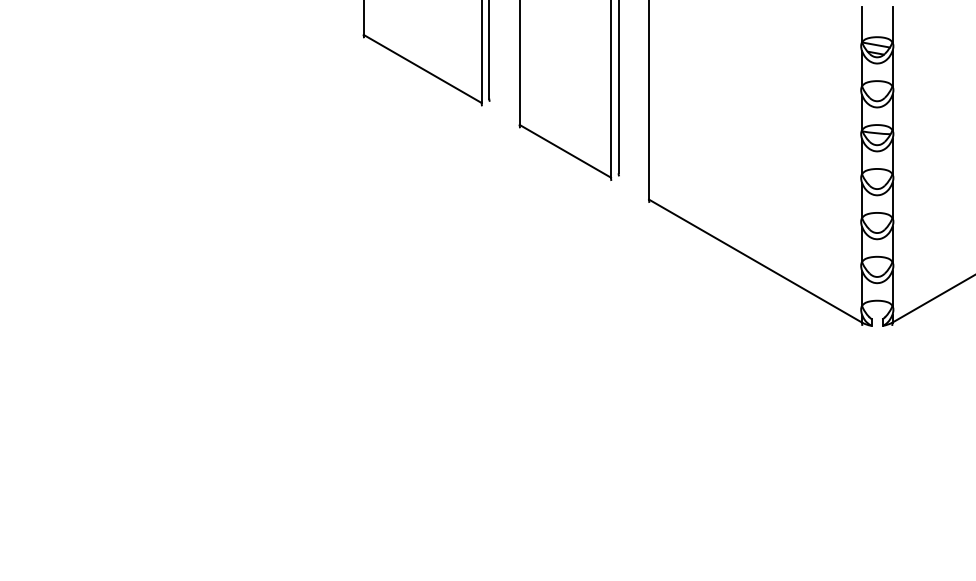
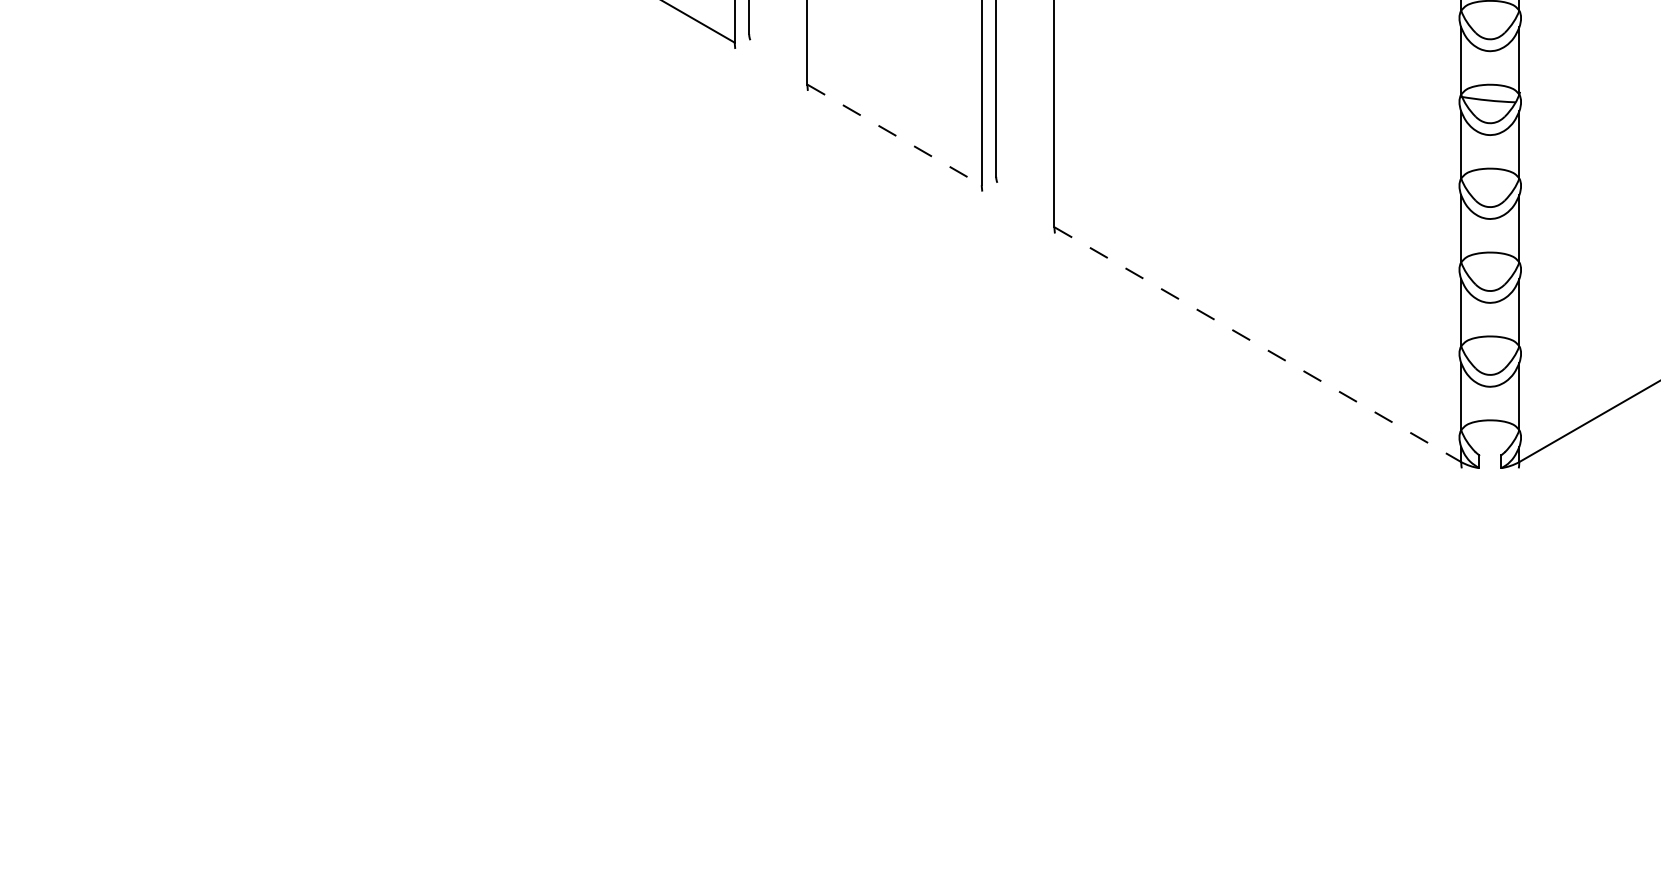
line: (565, 151) -> (894, 135), solid -> dashed
line: (755, 261) -> (1257, 345), solid -> dashed

